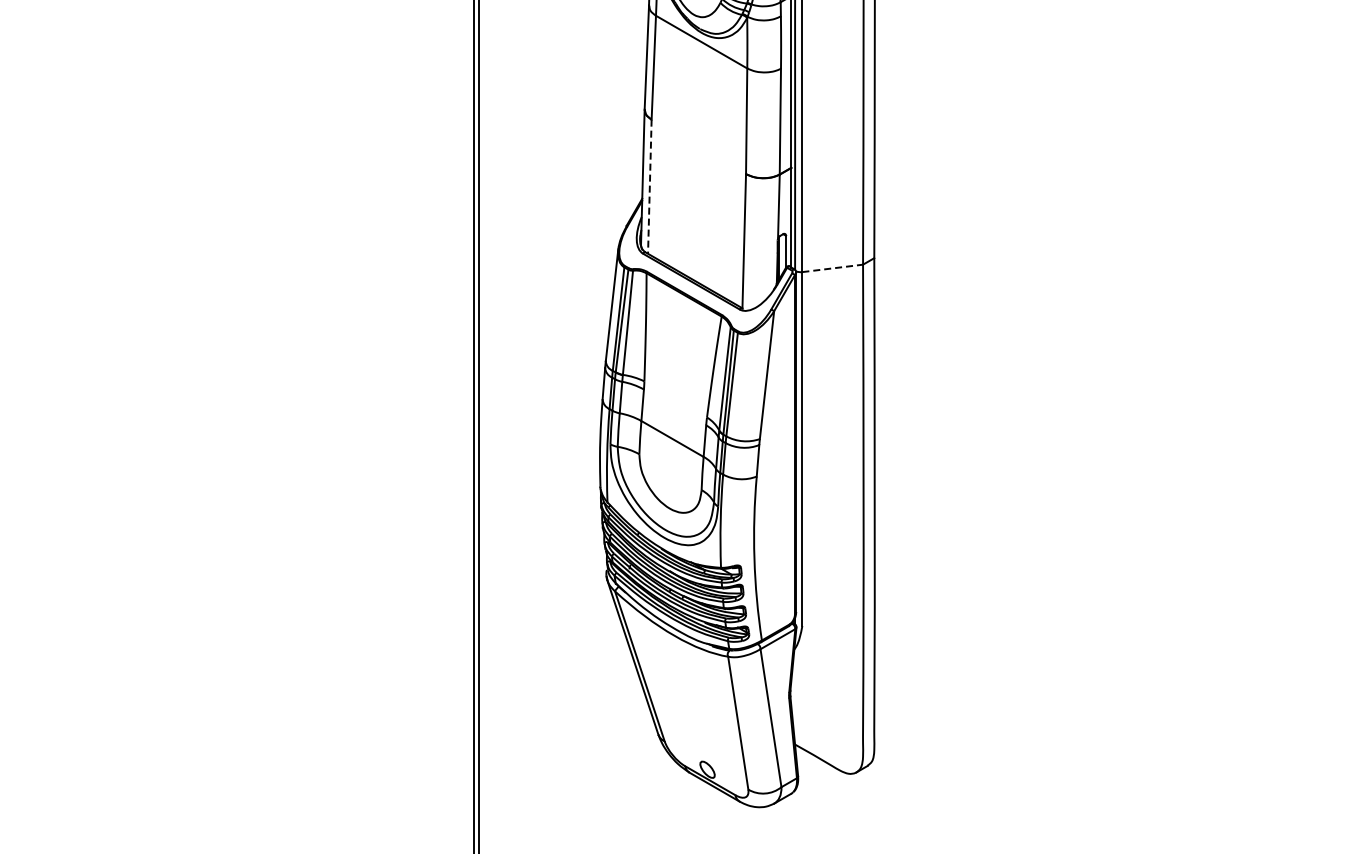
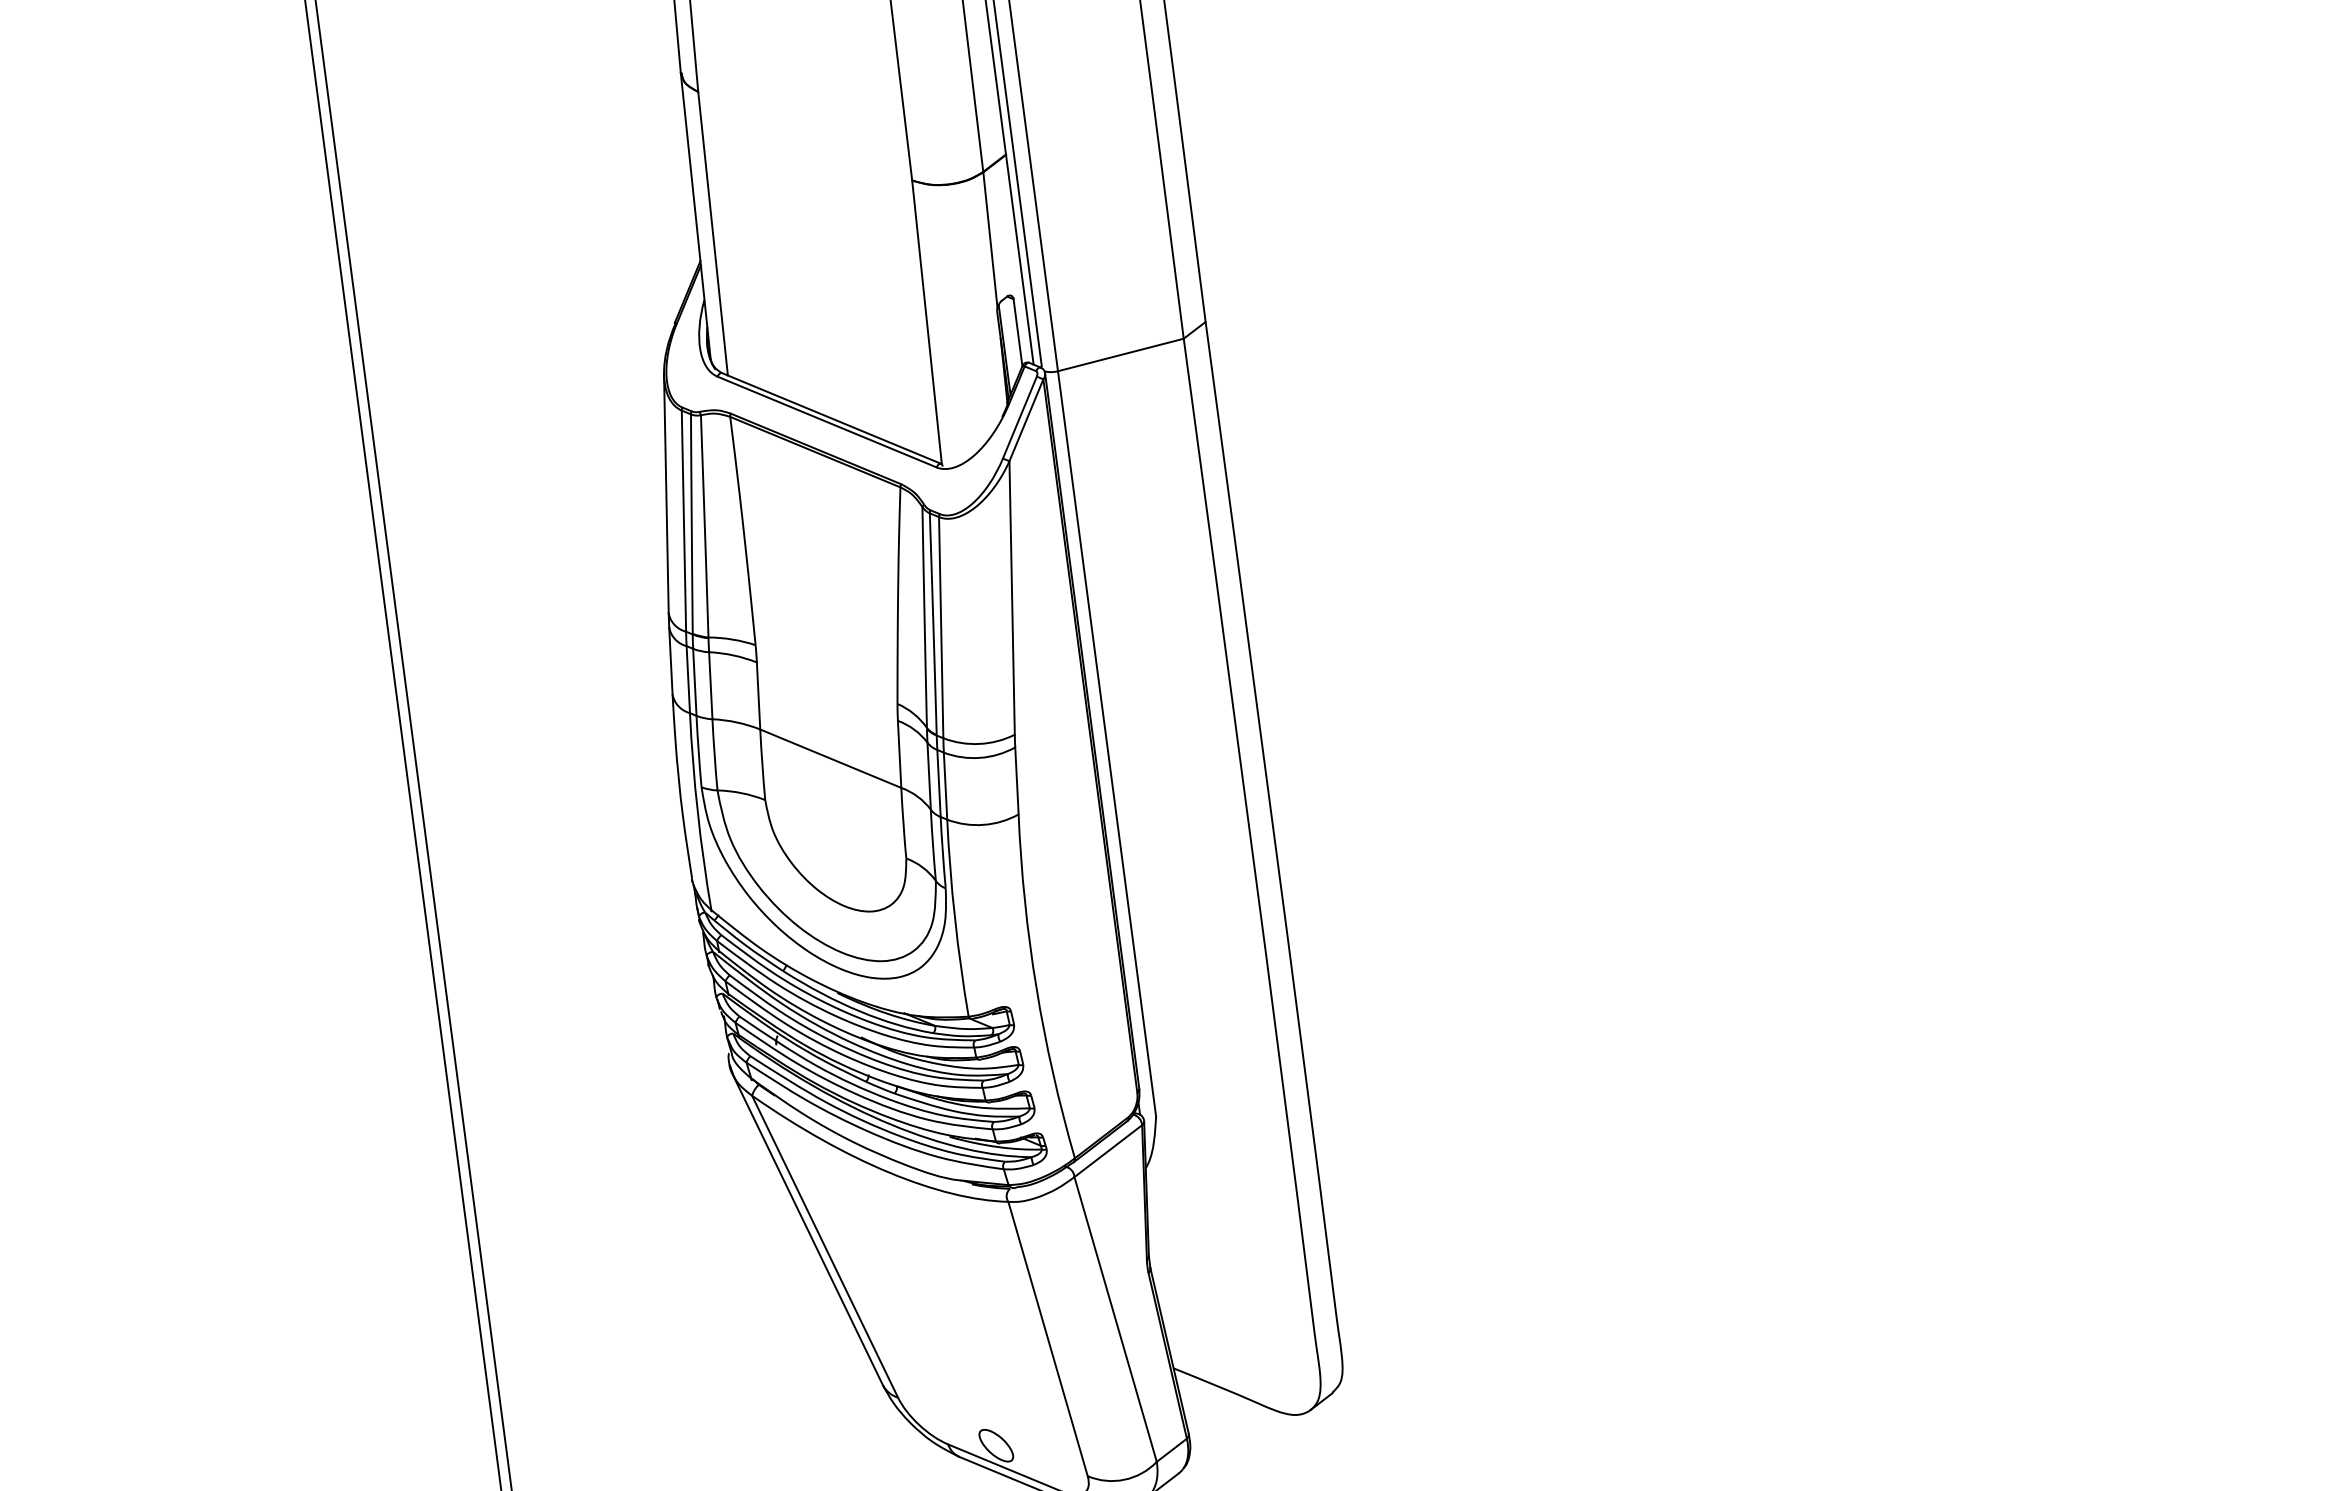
line: (649, 187) -> (712, 235), dashed -> solid
line: (832, 268) -> (1120, 355), dashed -> solid

